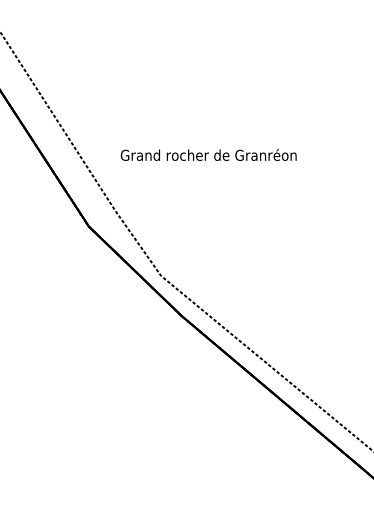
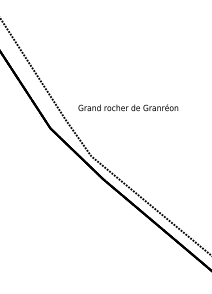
text: (209, 154) -> (128, 107), moved

